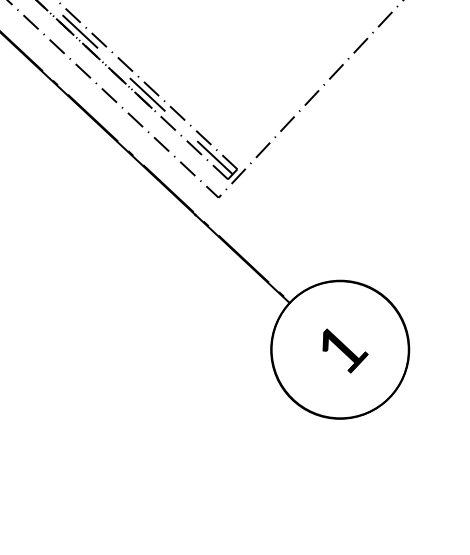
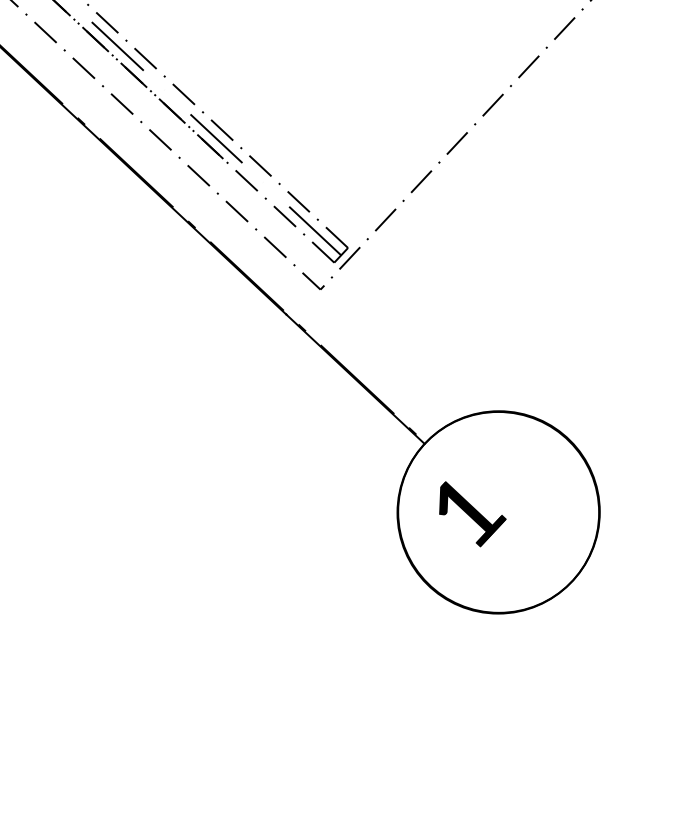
text: (345, 350) -> (472, 513), moved

